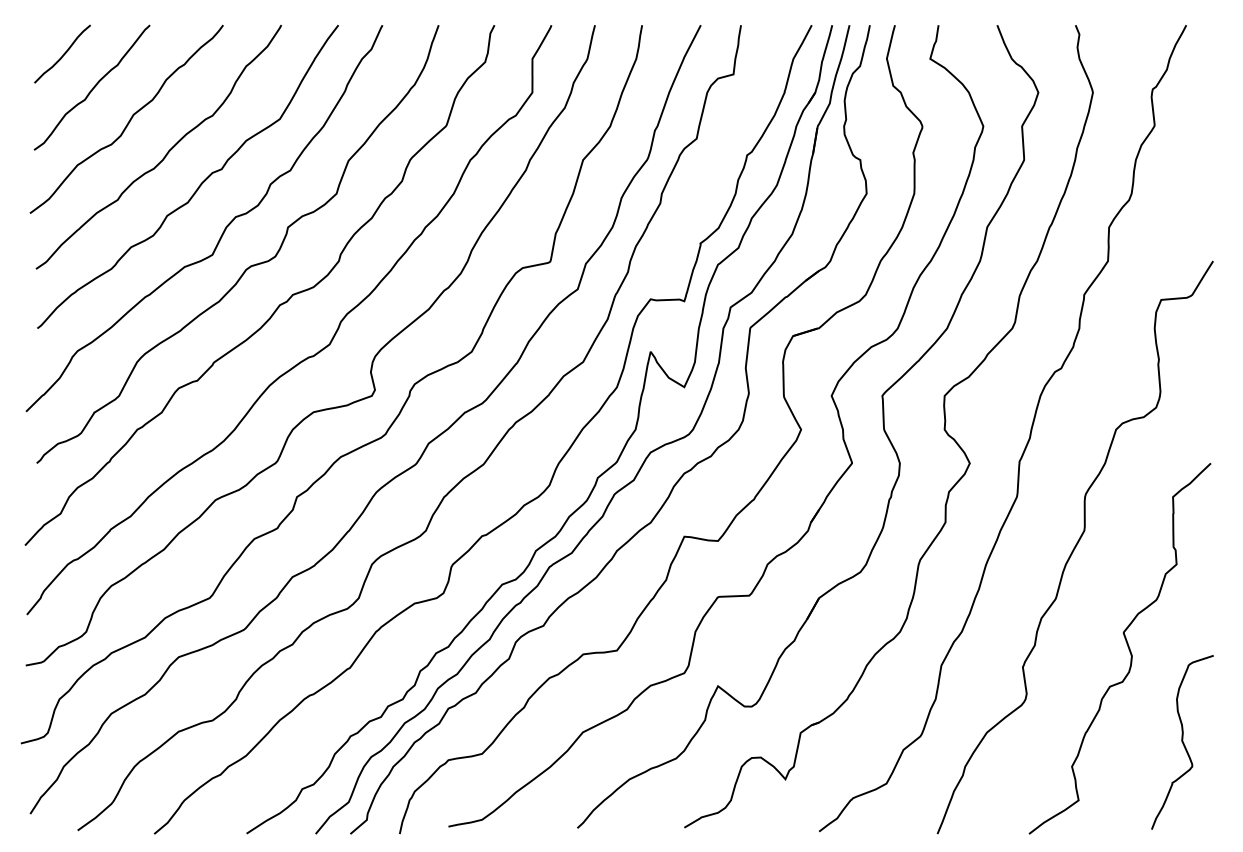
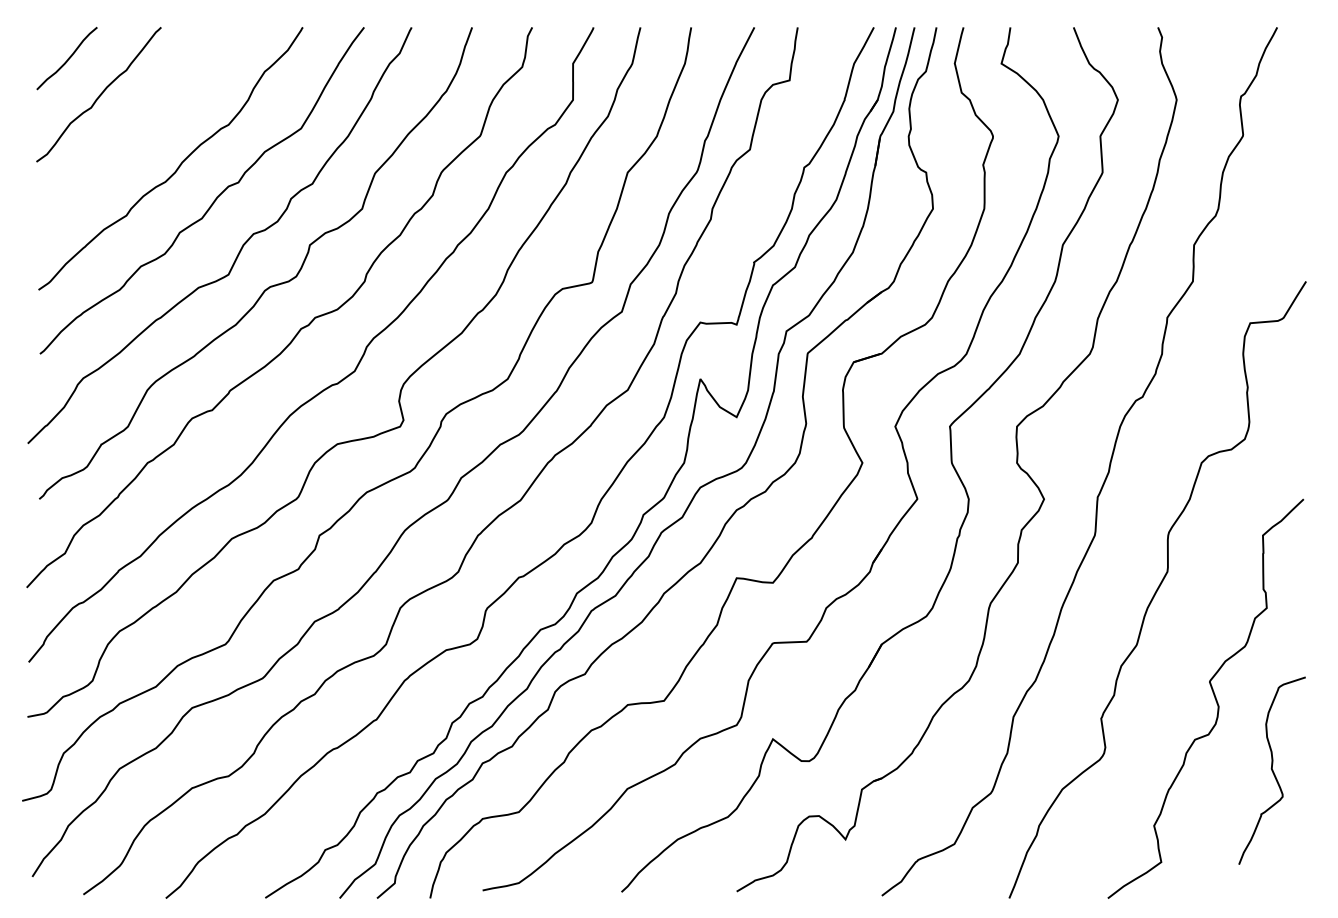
curve: (128, 120) -> (138, 130), removed
curve: (1181, 742) -> (1271, 770), moved

